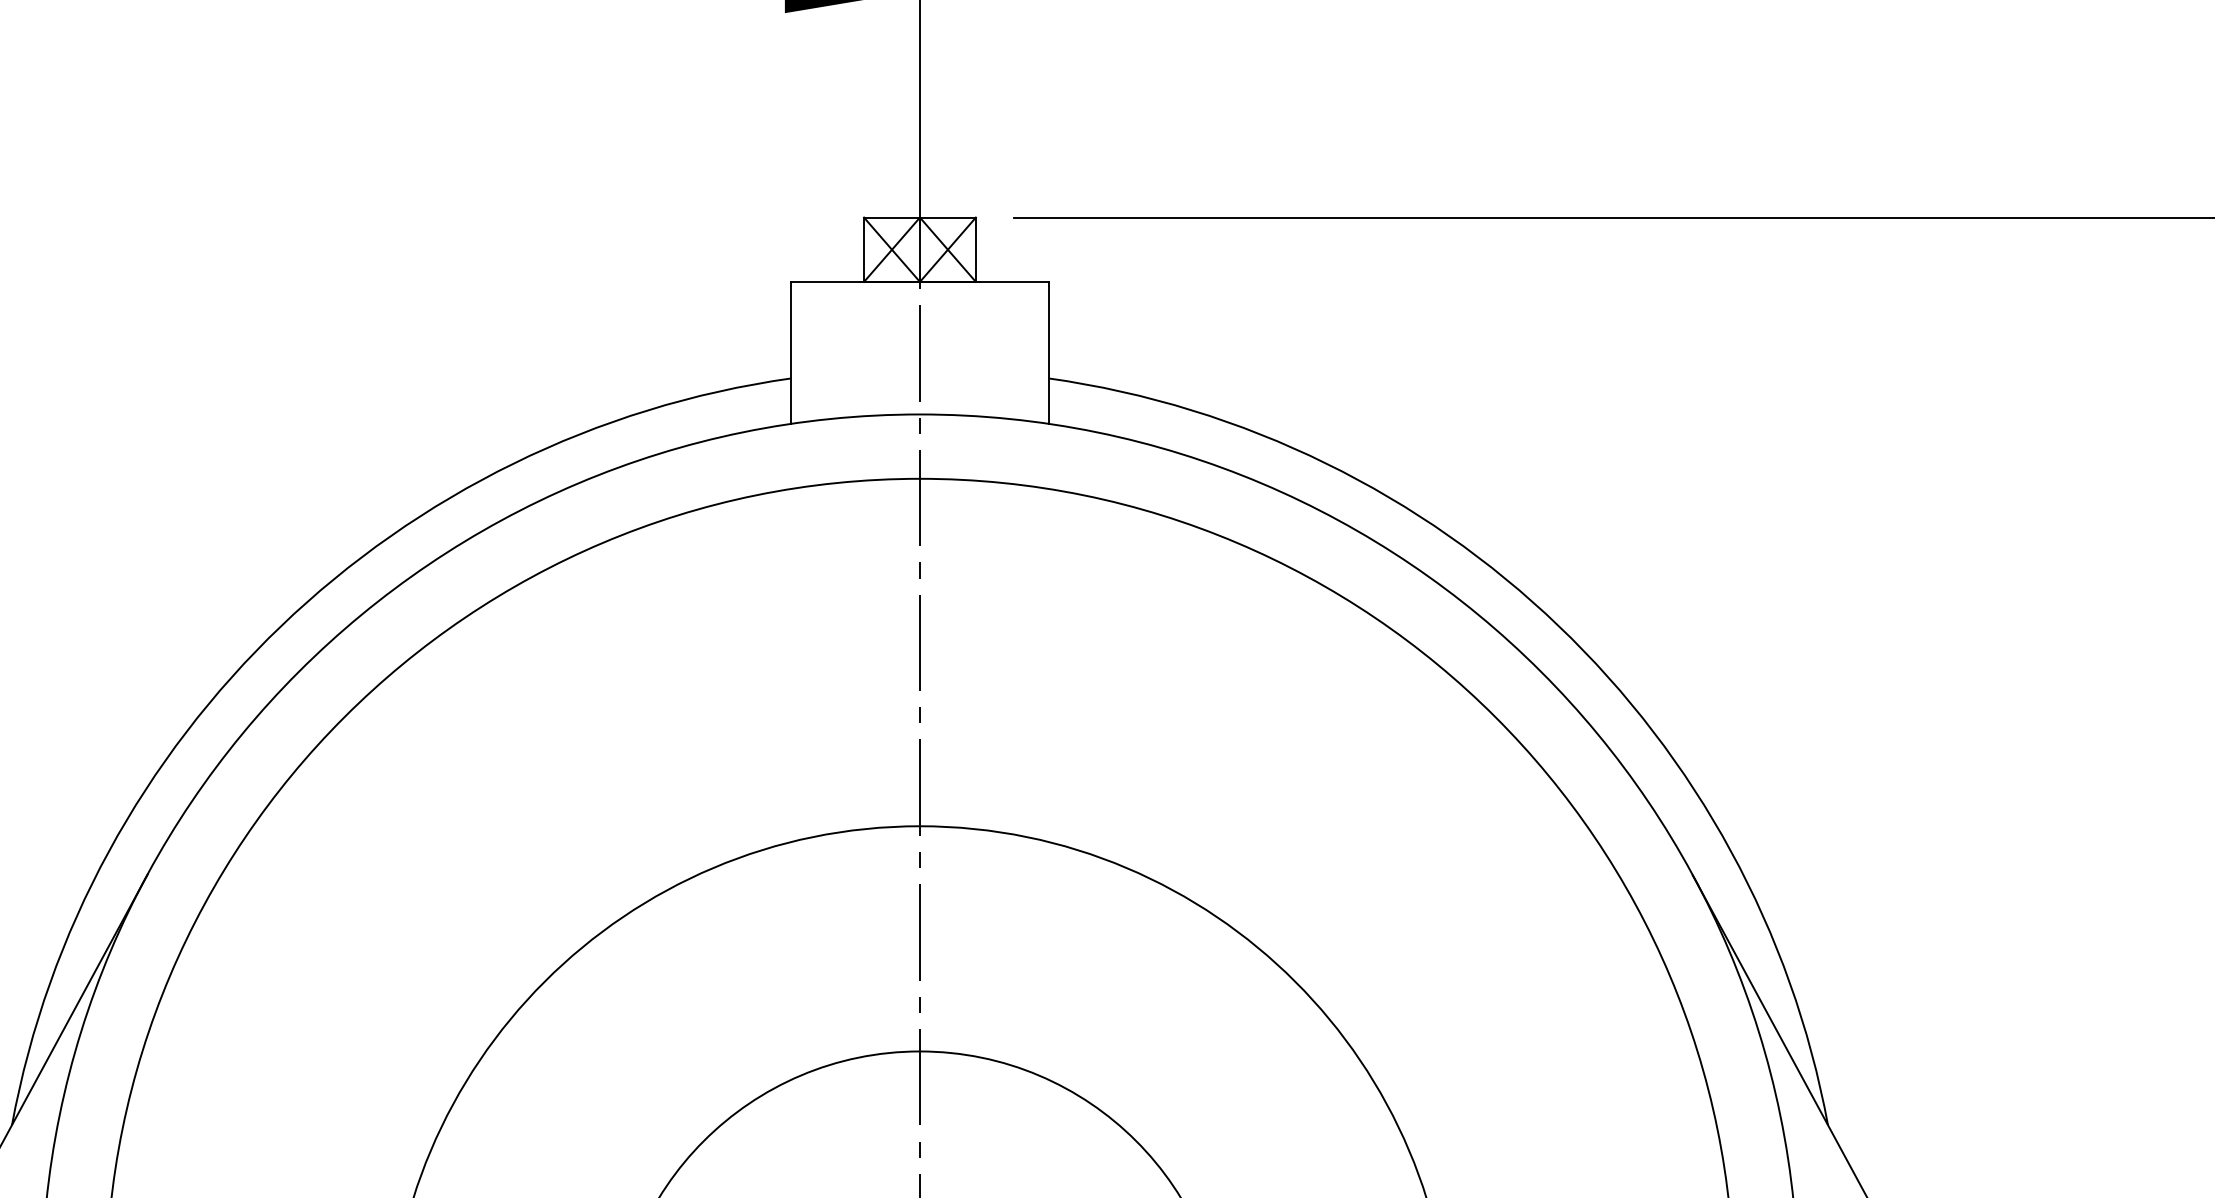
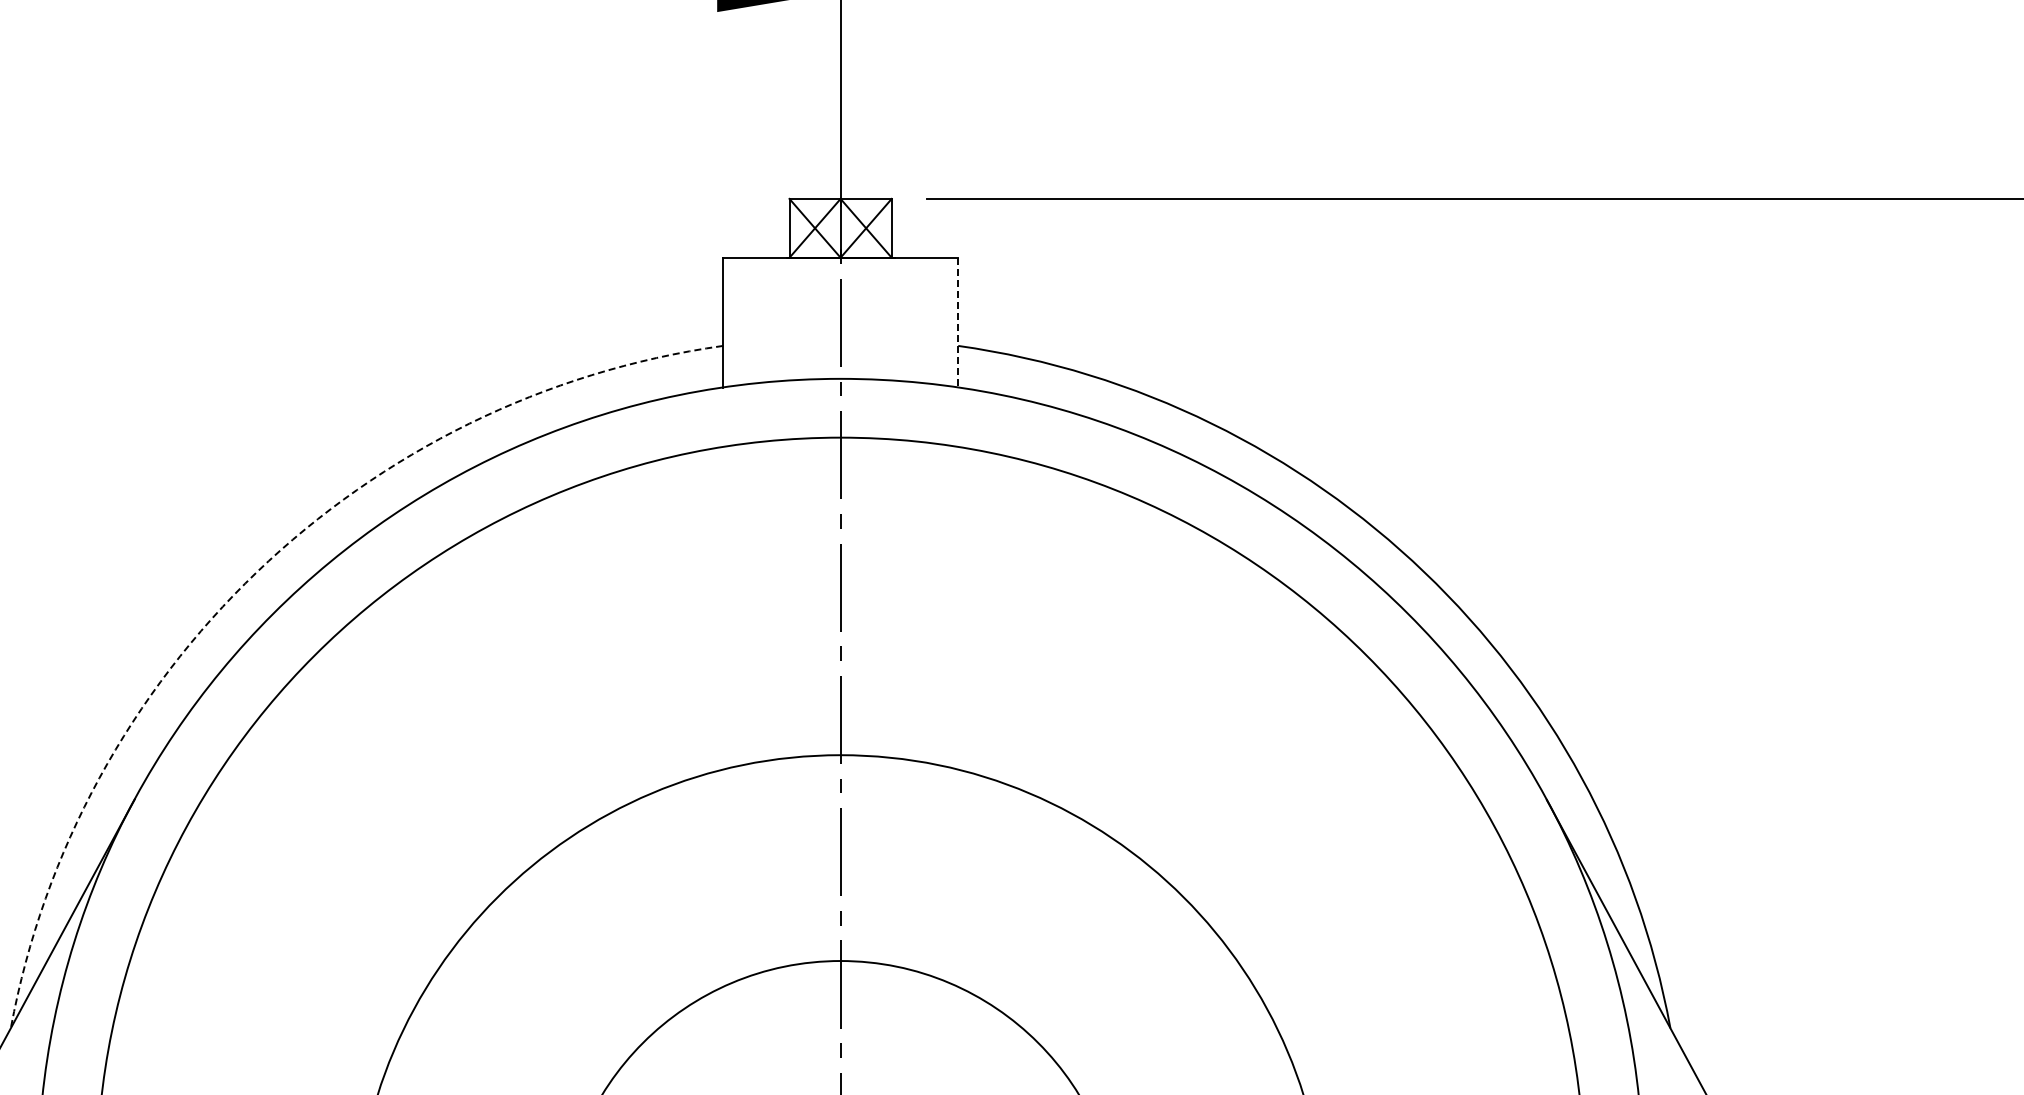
line: (1048, 352) -> (958, 322), solid -> dashed
arc: (280, 626) -> (256, 572), solid -> dashed

